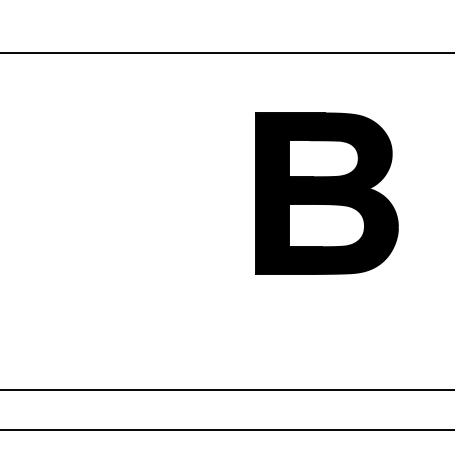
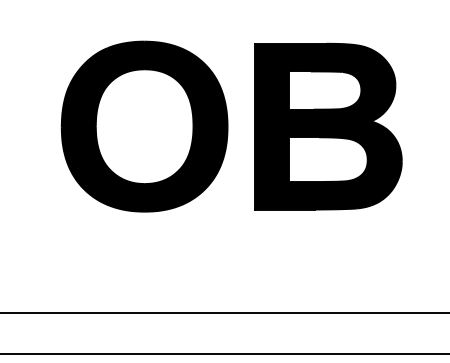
part: (326, 193) -> (328, 126), moved
part: (144, 209) -> (144, 126), added

